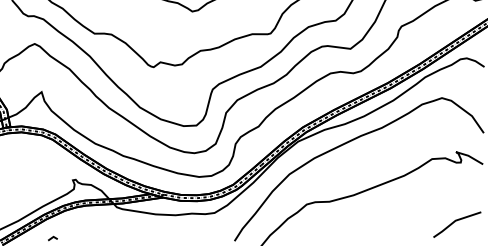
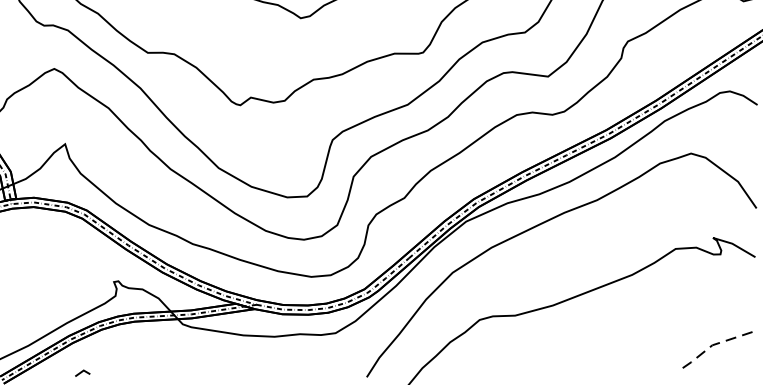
line: (454, 221) -> (710, 346), solid -> dashed

